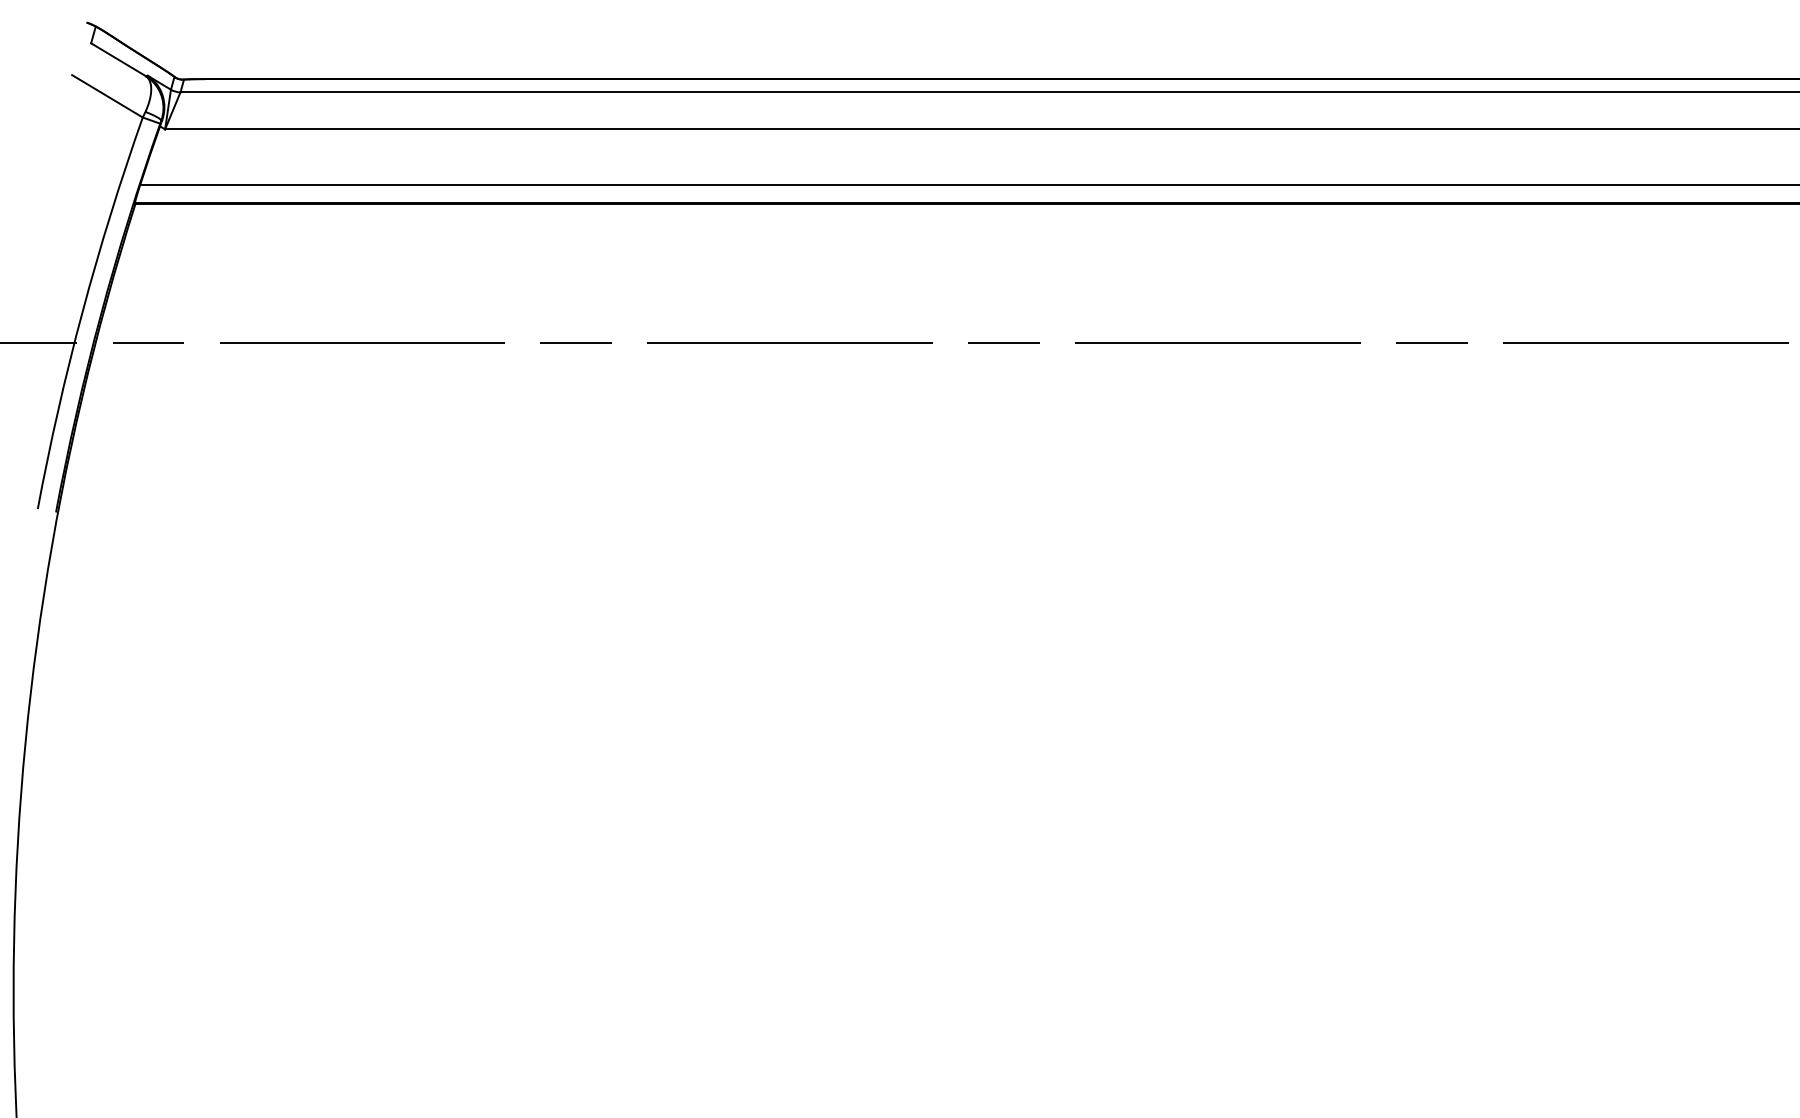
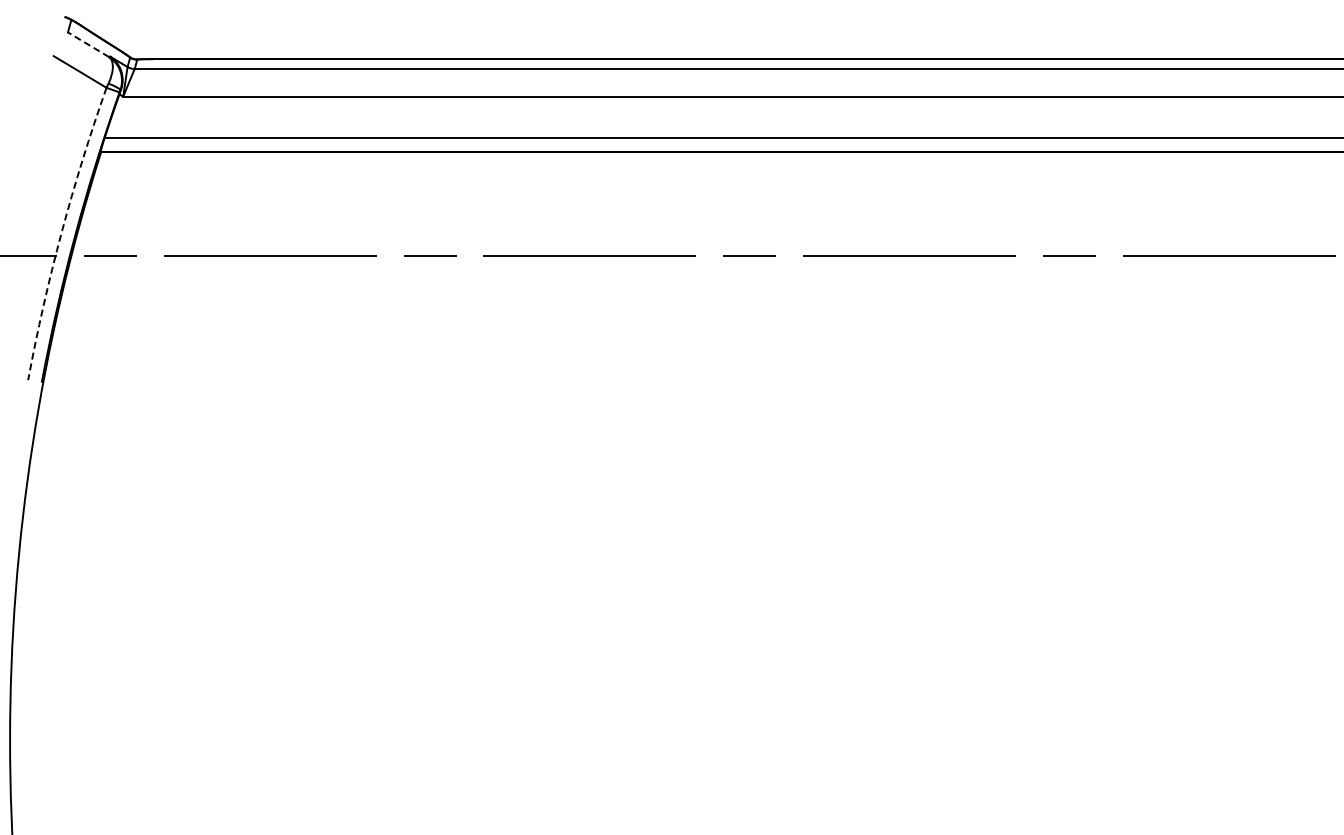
line: (118, 59) -> (88, 44), solid -> dashed
arc: (82, 311) -> (61, 232), solid -> dashed

